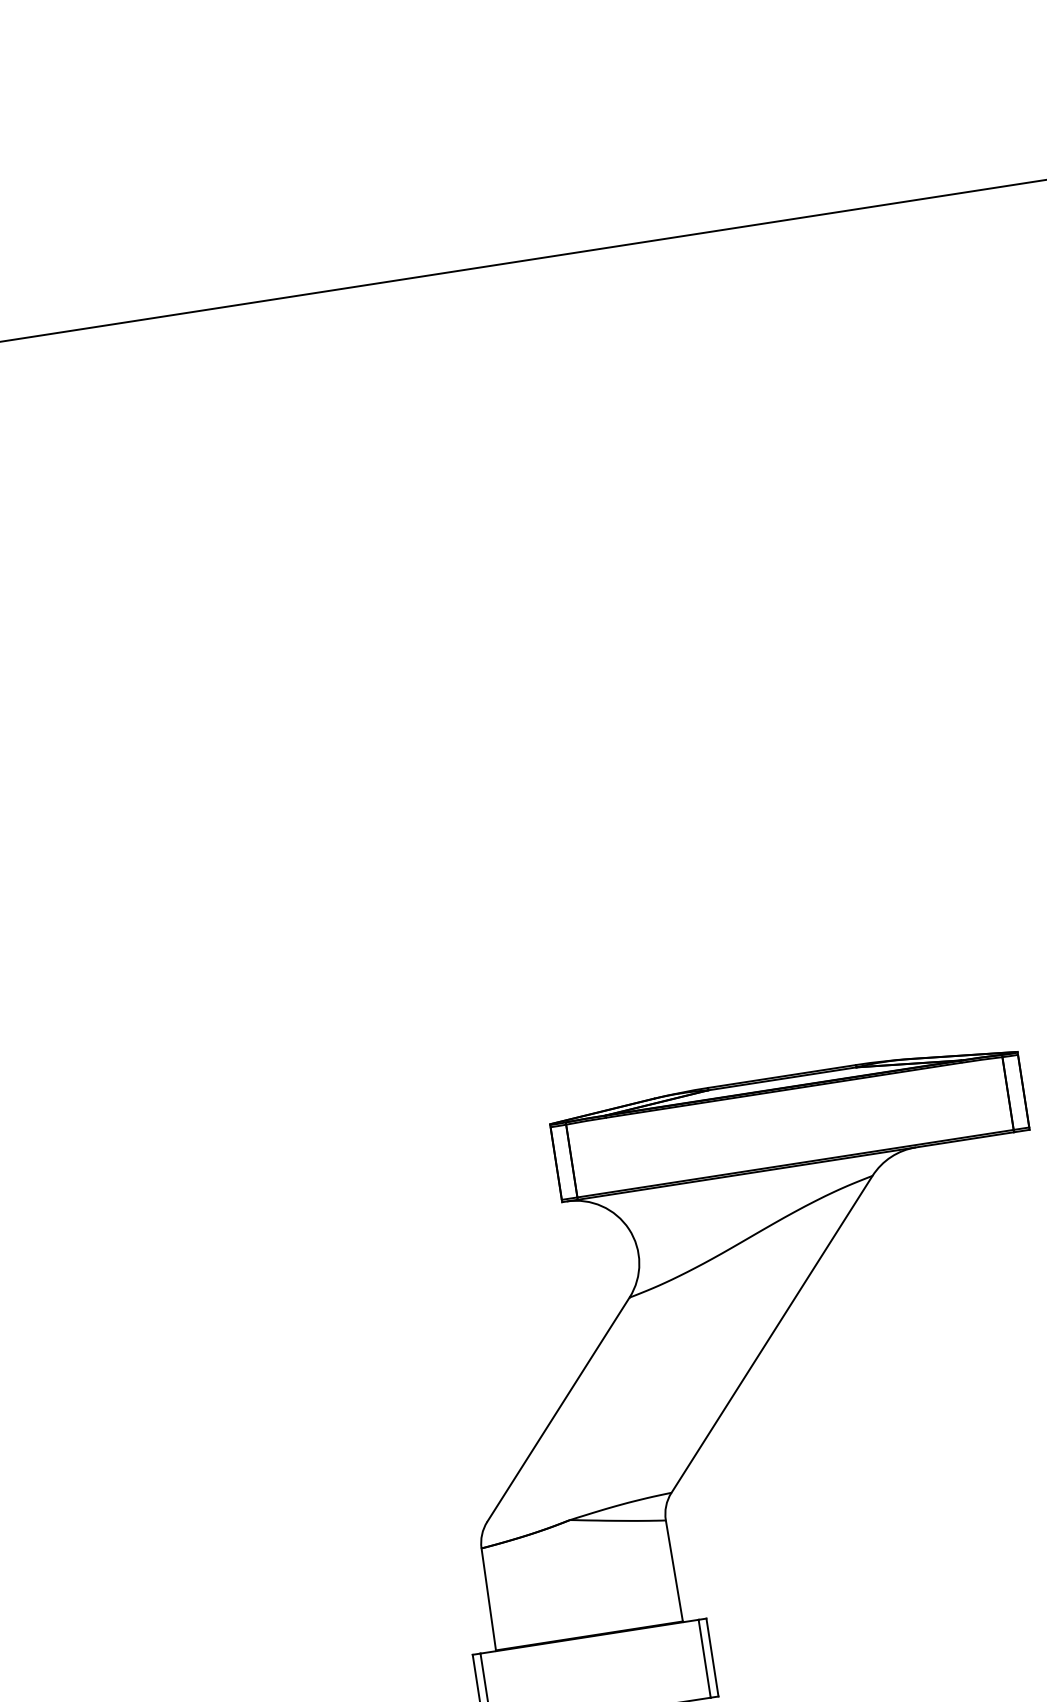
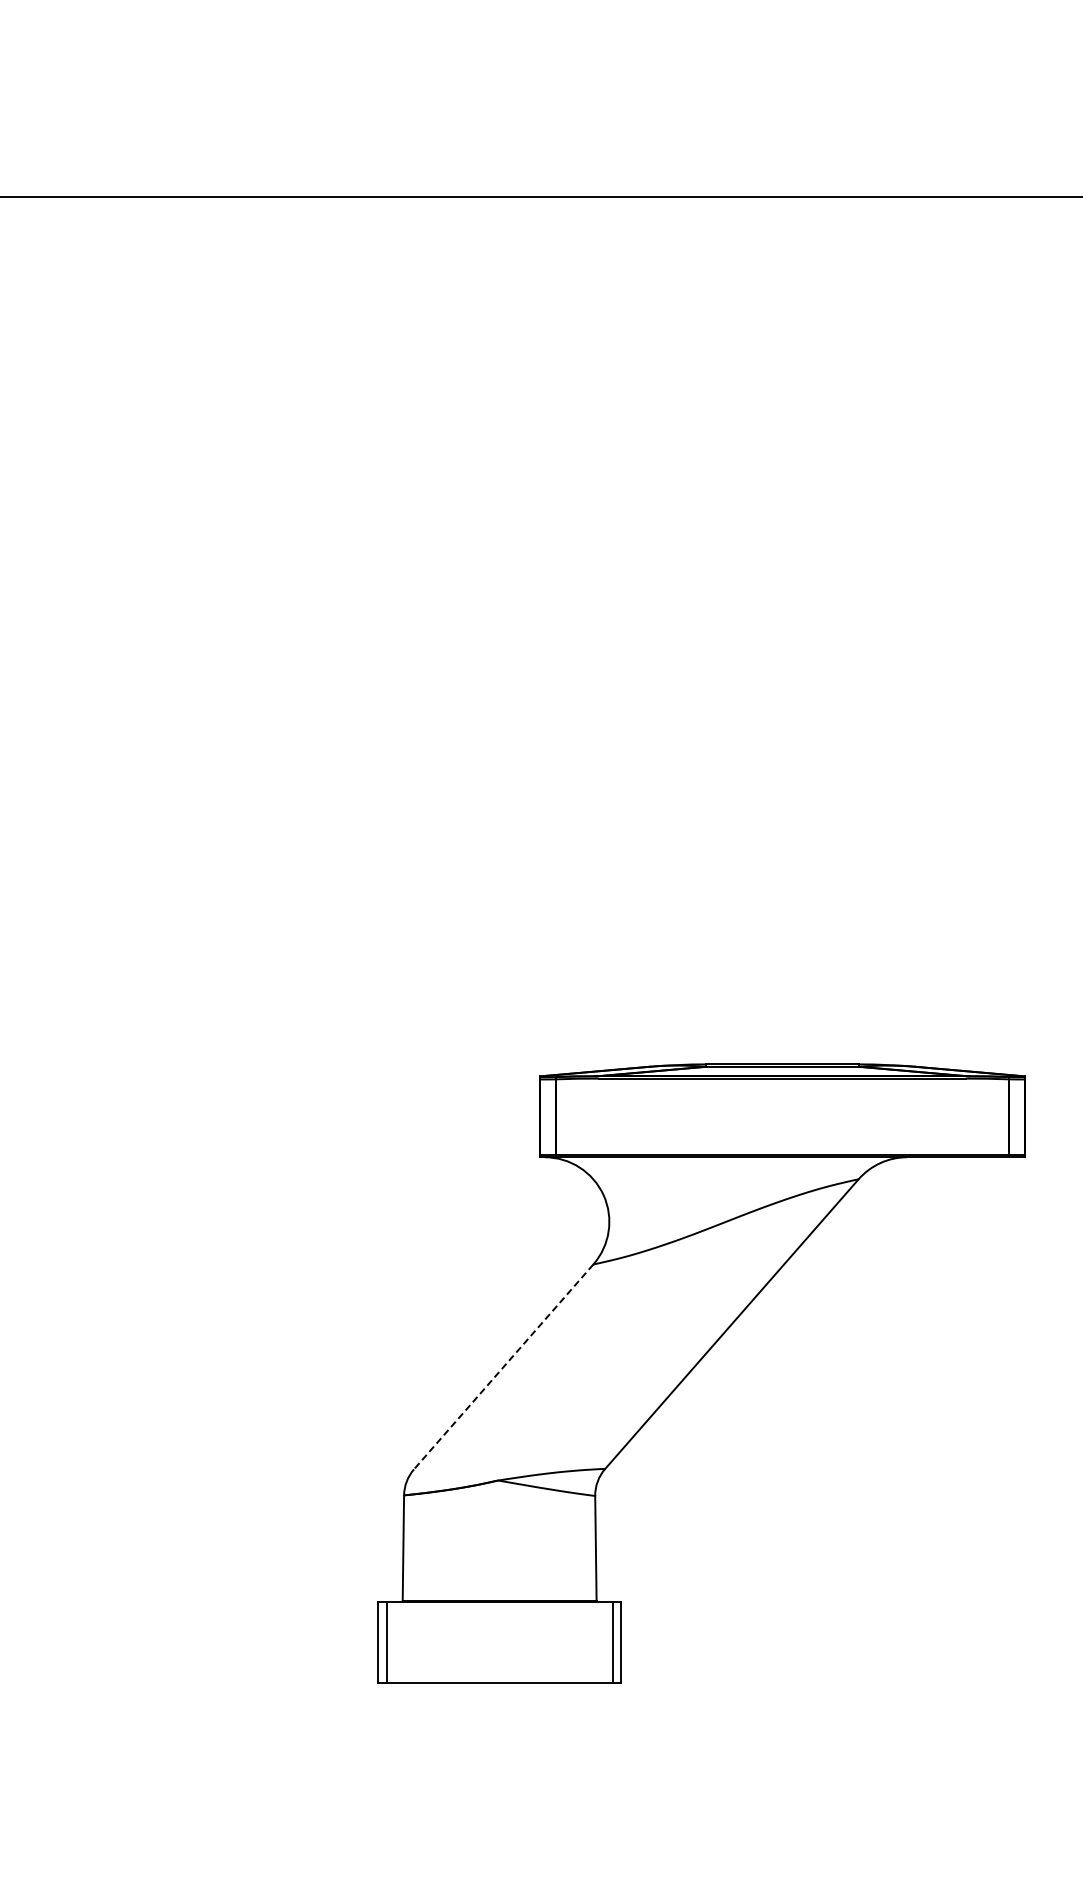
line: (558, 1410) -> (503, 1367), solid -> dashed

